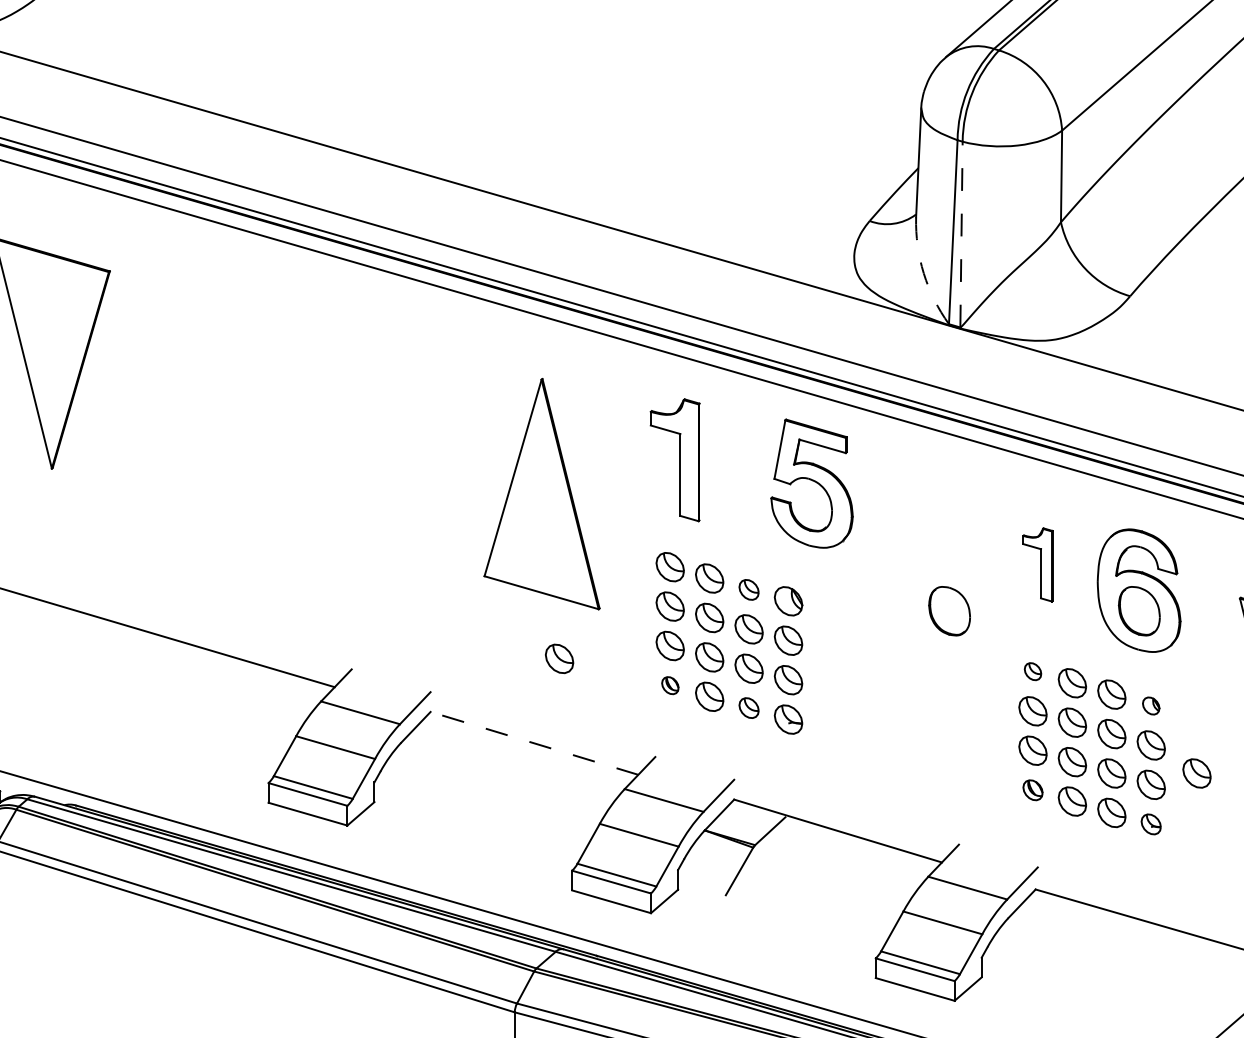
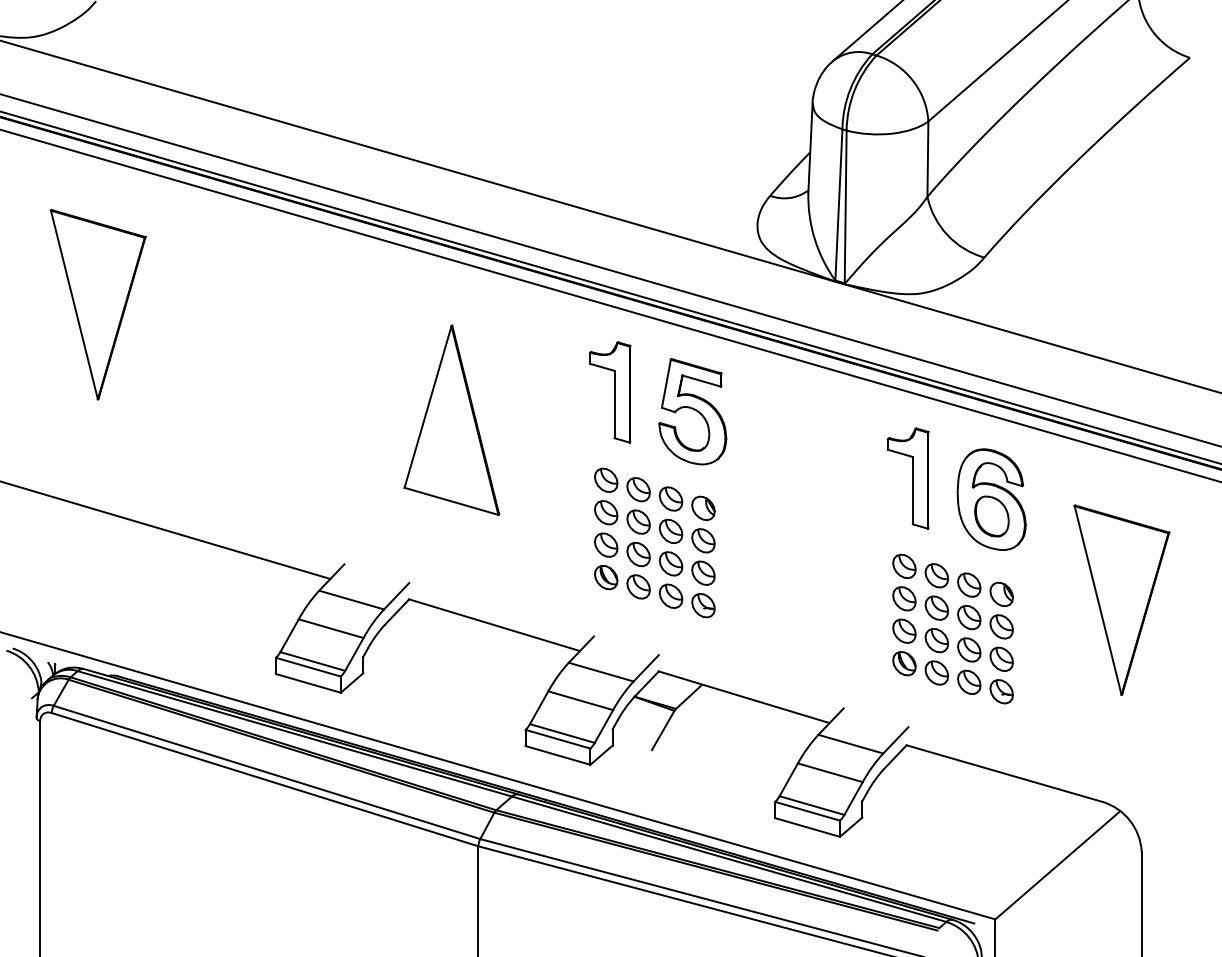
line: (961, 234) -> (845, 206), dashed -> solid
arc: (923, 273) -> (814, 238), dashed -> solid
part: (811, 483) -> (692, 411), moved
part: (541, 493) -> (451, 419), moved
part: (1037, 564) -> (908, 478), size x1.67
part: (748, 589) -> (670, 498), size x1.43
part: (949, 611) -> (835, 516), removed
part: (559, 658) -> (515, 555), removed
part: (1033, 670) -> (904, 565), size x1.67
part: (670, 685) -> (606, 577), size x1.67
part: (1151, 706) -> (1001, 594), size x1.67
part: (748, 707) -> (670, 595), size x1.43
line: (534, 743) -> (494, 625), dashed -> solid
part: (1197, 772) -> (1039, 649), removed
part: (1033, 789) -> (904, 663), size x1.43
part: (1151, 824) -> (1001, 691), size x1.43

